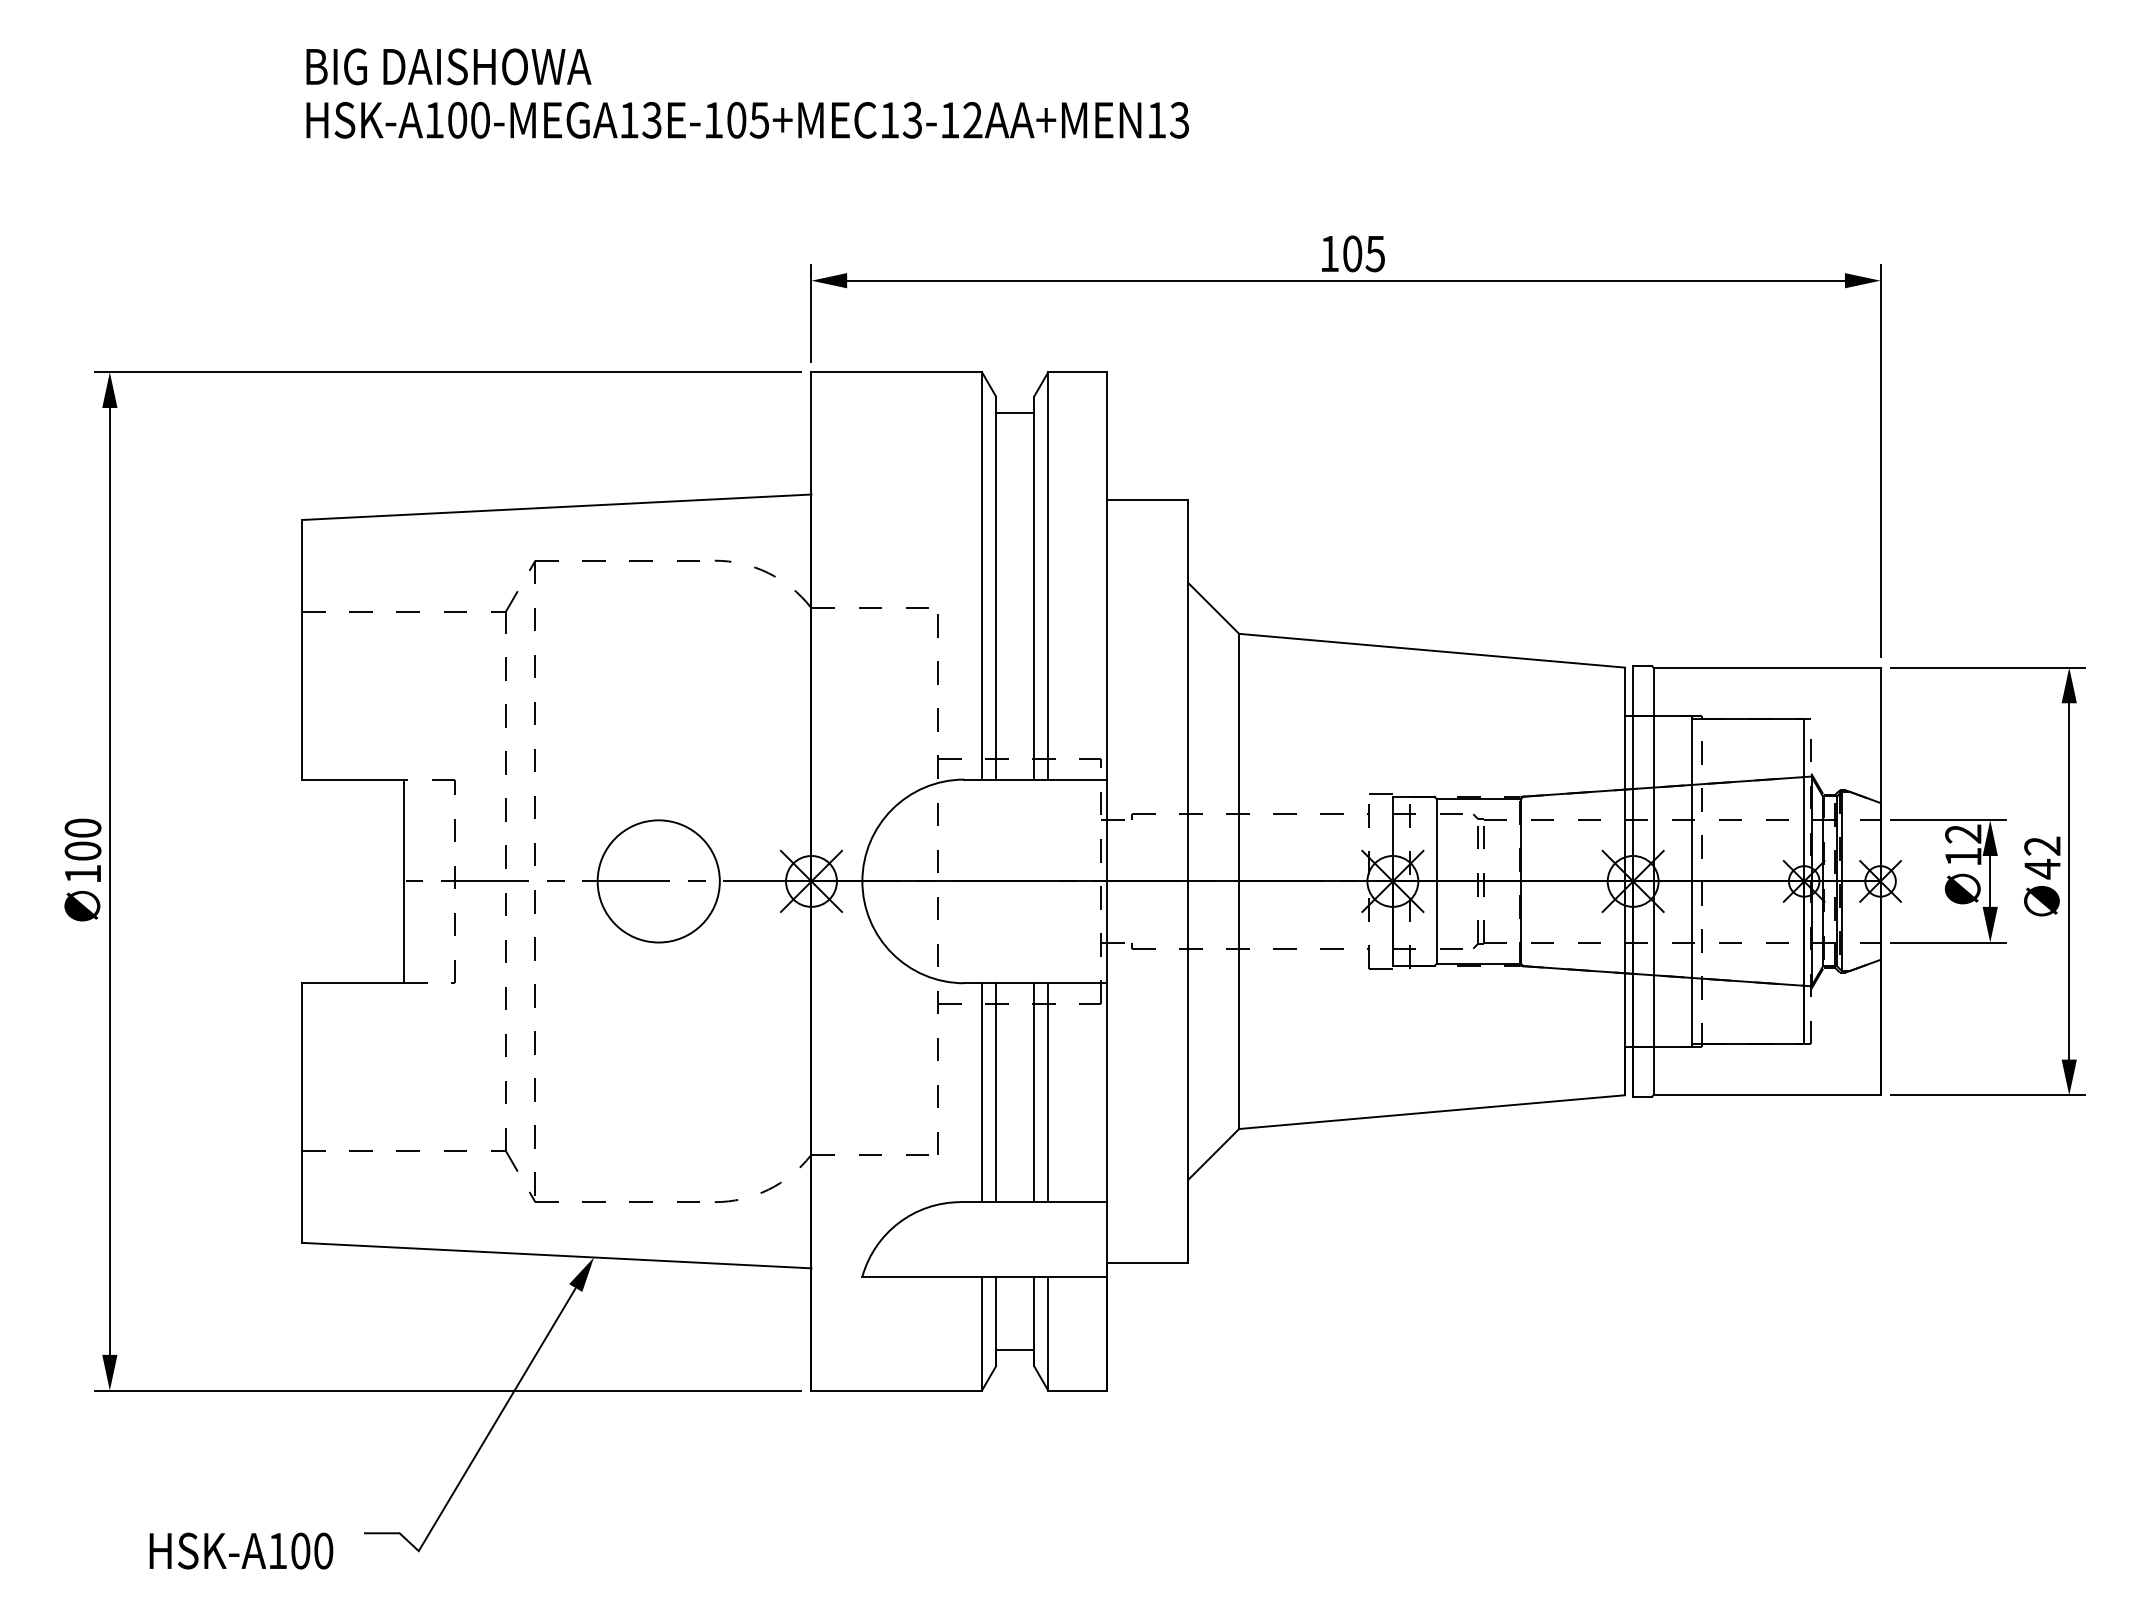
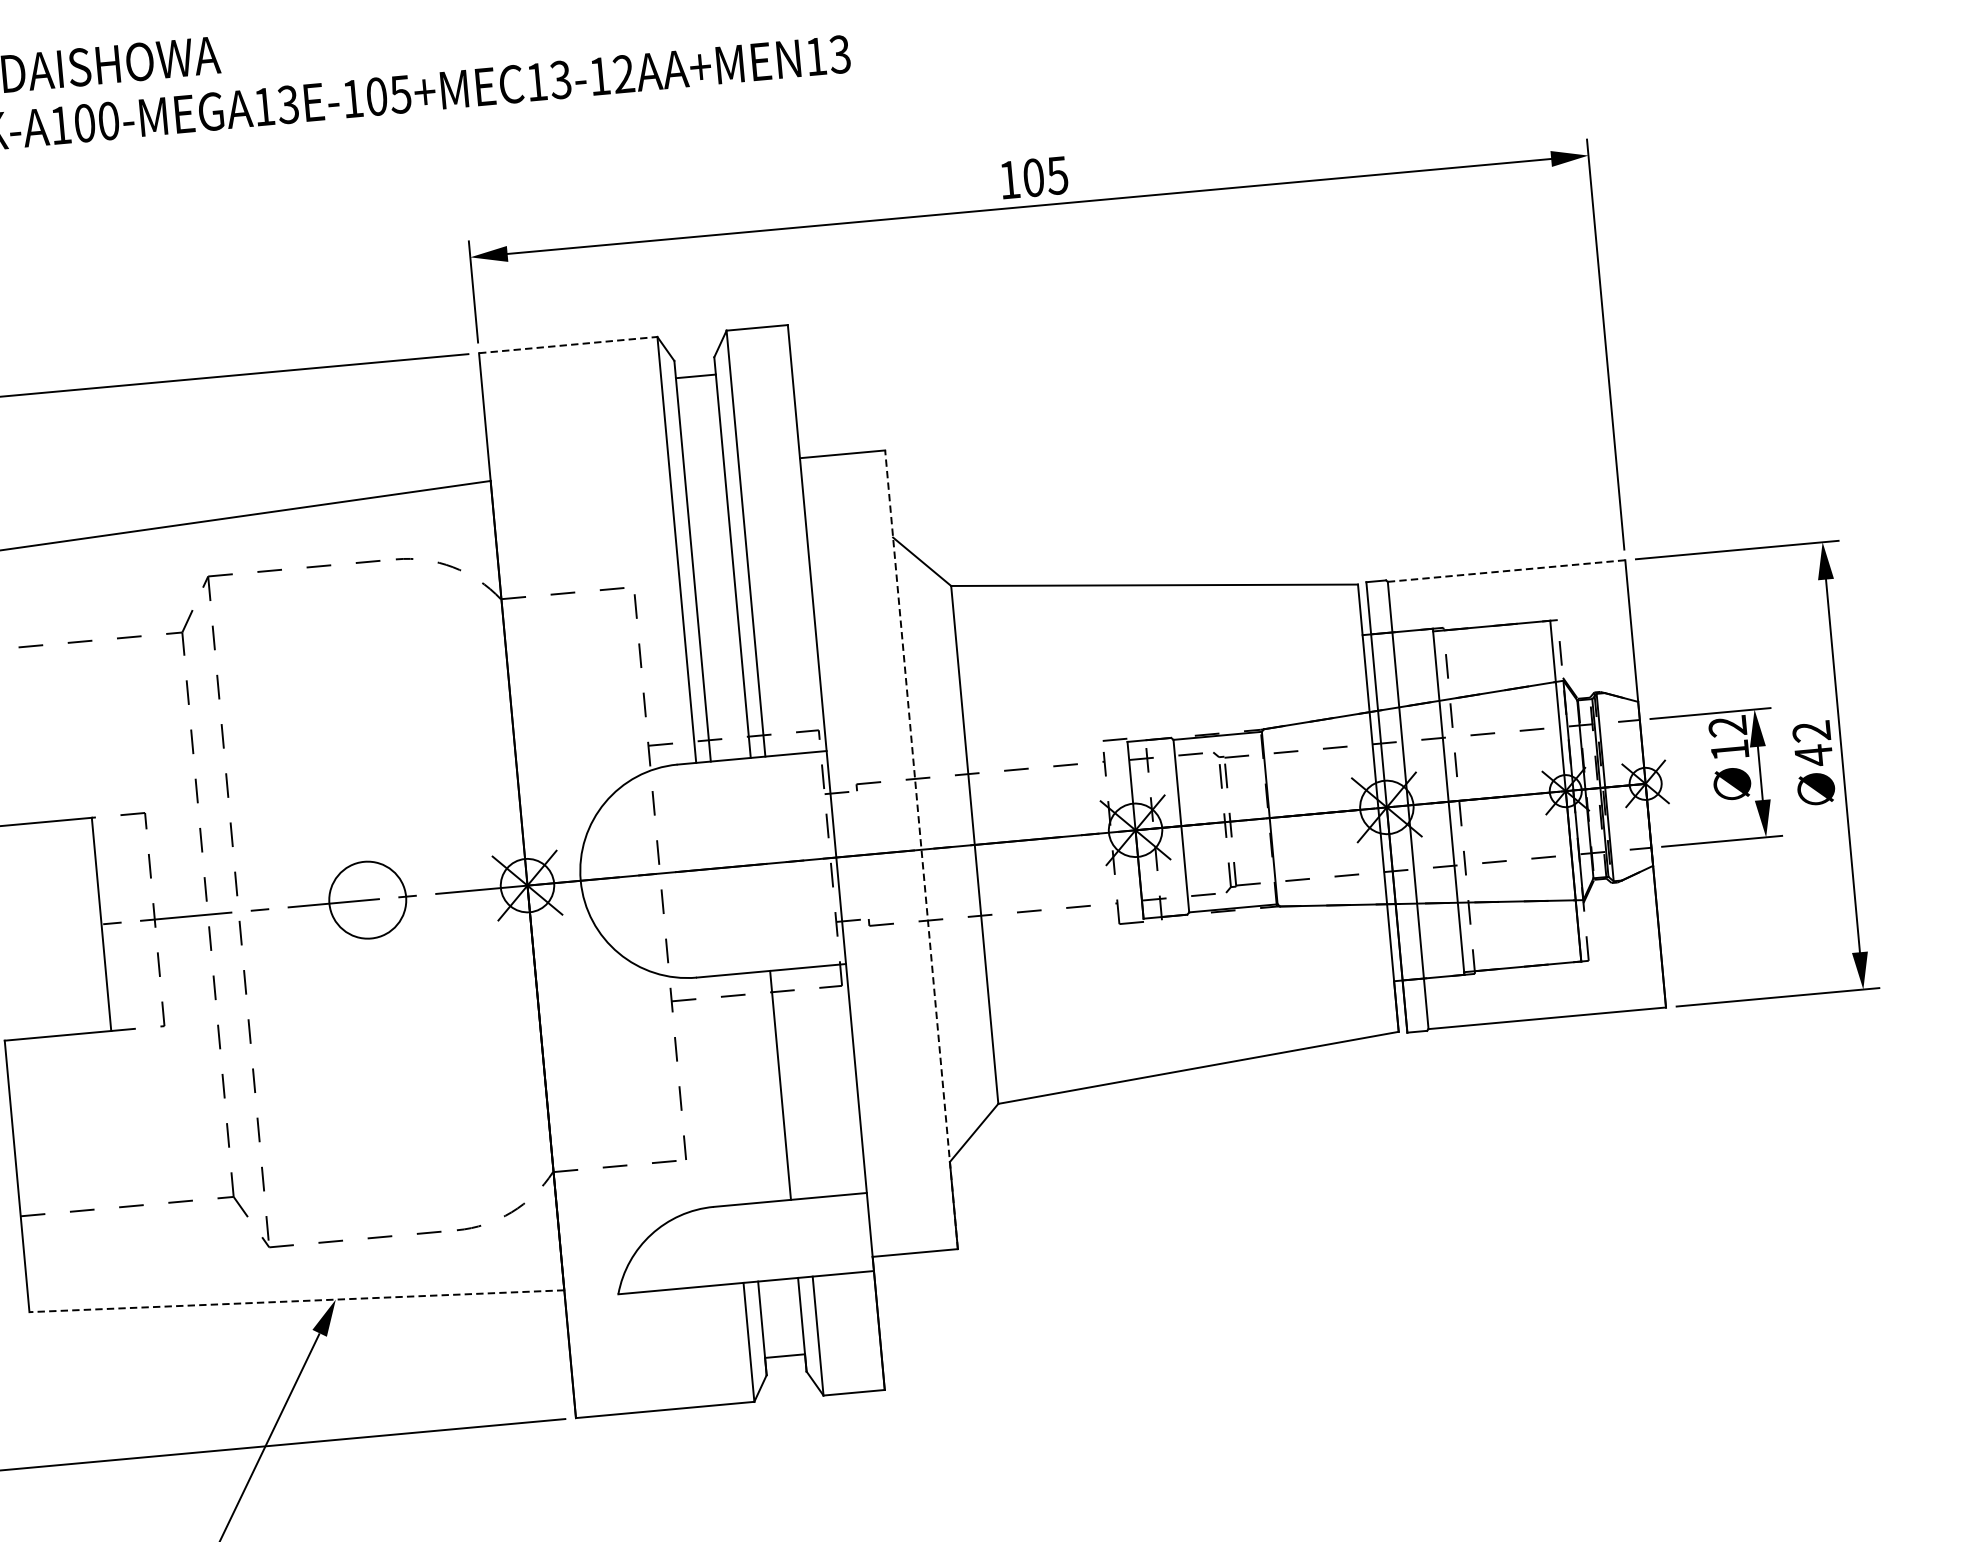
line: (897, 372) -> (569, 345), solid -> dashed
line: (1767, 667) -> (1507, 570), solid -> dashed
circle: (658, 881) -> (367, 900), size x0.6
line: (1188, 881) -> (921, 849), solid -> dashed
line: (982, 1092) -> (726, 1090), removed
line: (996, 1092) -> (741, 1088), removed
line: (1048, 1092) -> (795, 1083), removed
line: (556, 1255) -> (296, 1301), solid -> dashed

